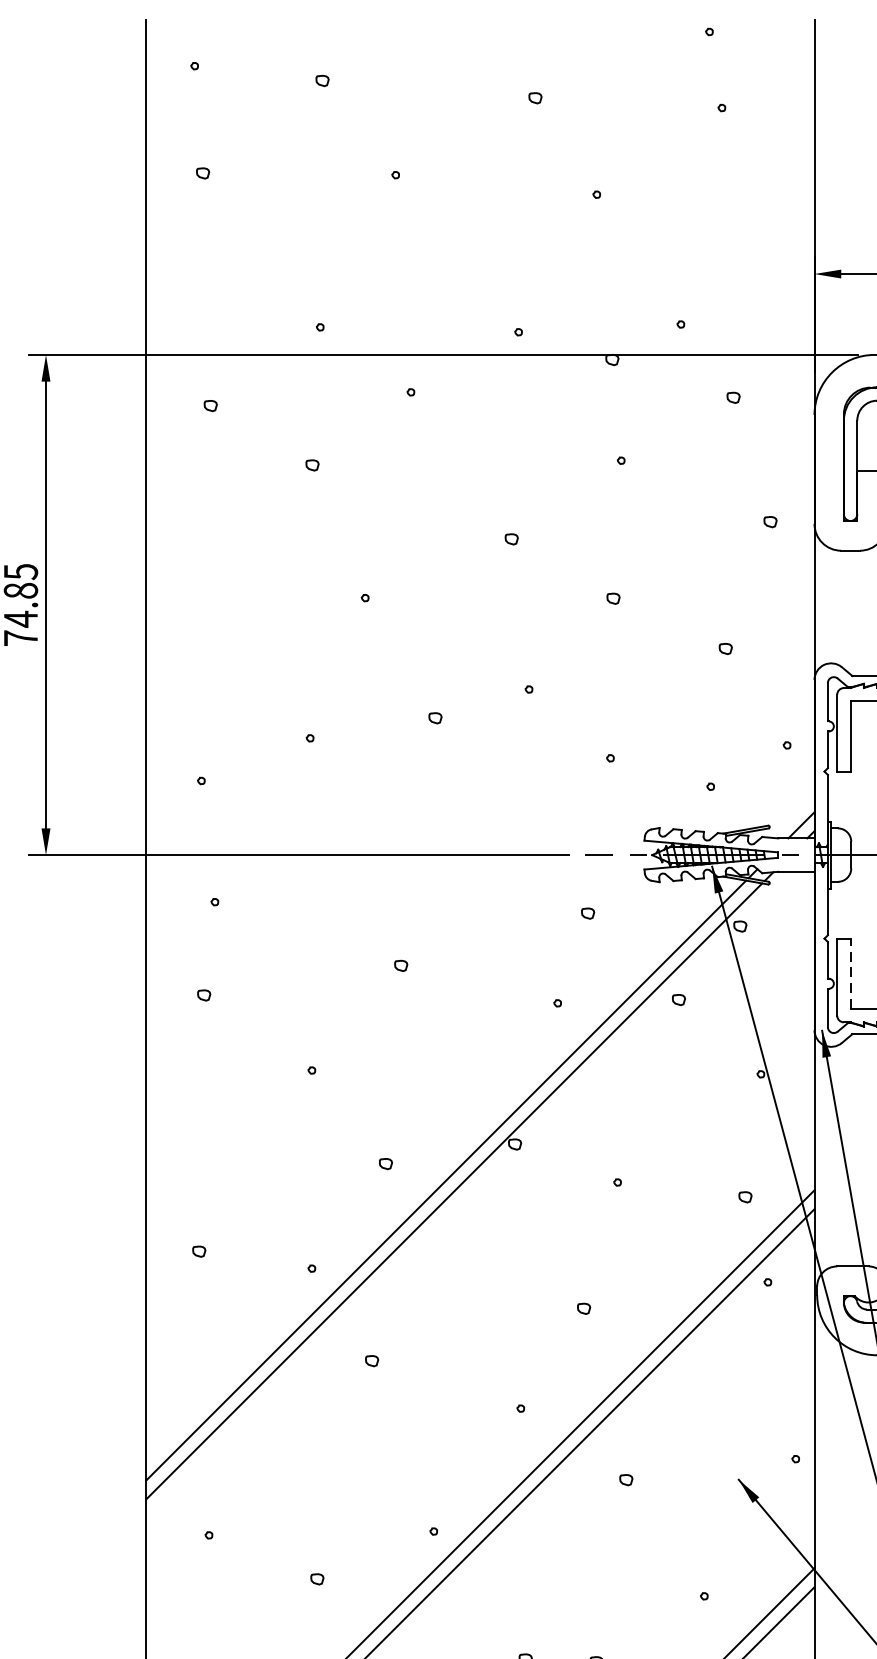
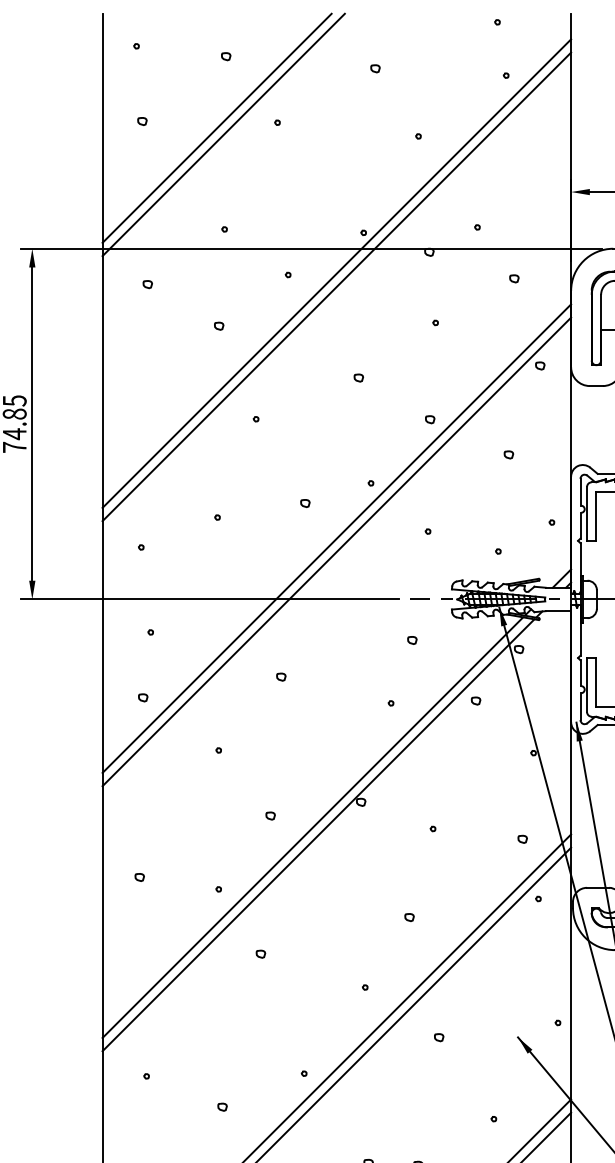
line: (308, 181) -> (216, 127), added
line: (318, 191) -> (223, 134), added
line: (479, 390) -> (336, 273), added
line: (479, 408) -> (336, 286), added
line: (479, 768) -> (336, 538), added
line: (479, 786) -> (336, 551), added
line: (850, 973) -> (596, 682), dashed -> solid

